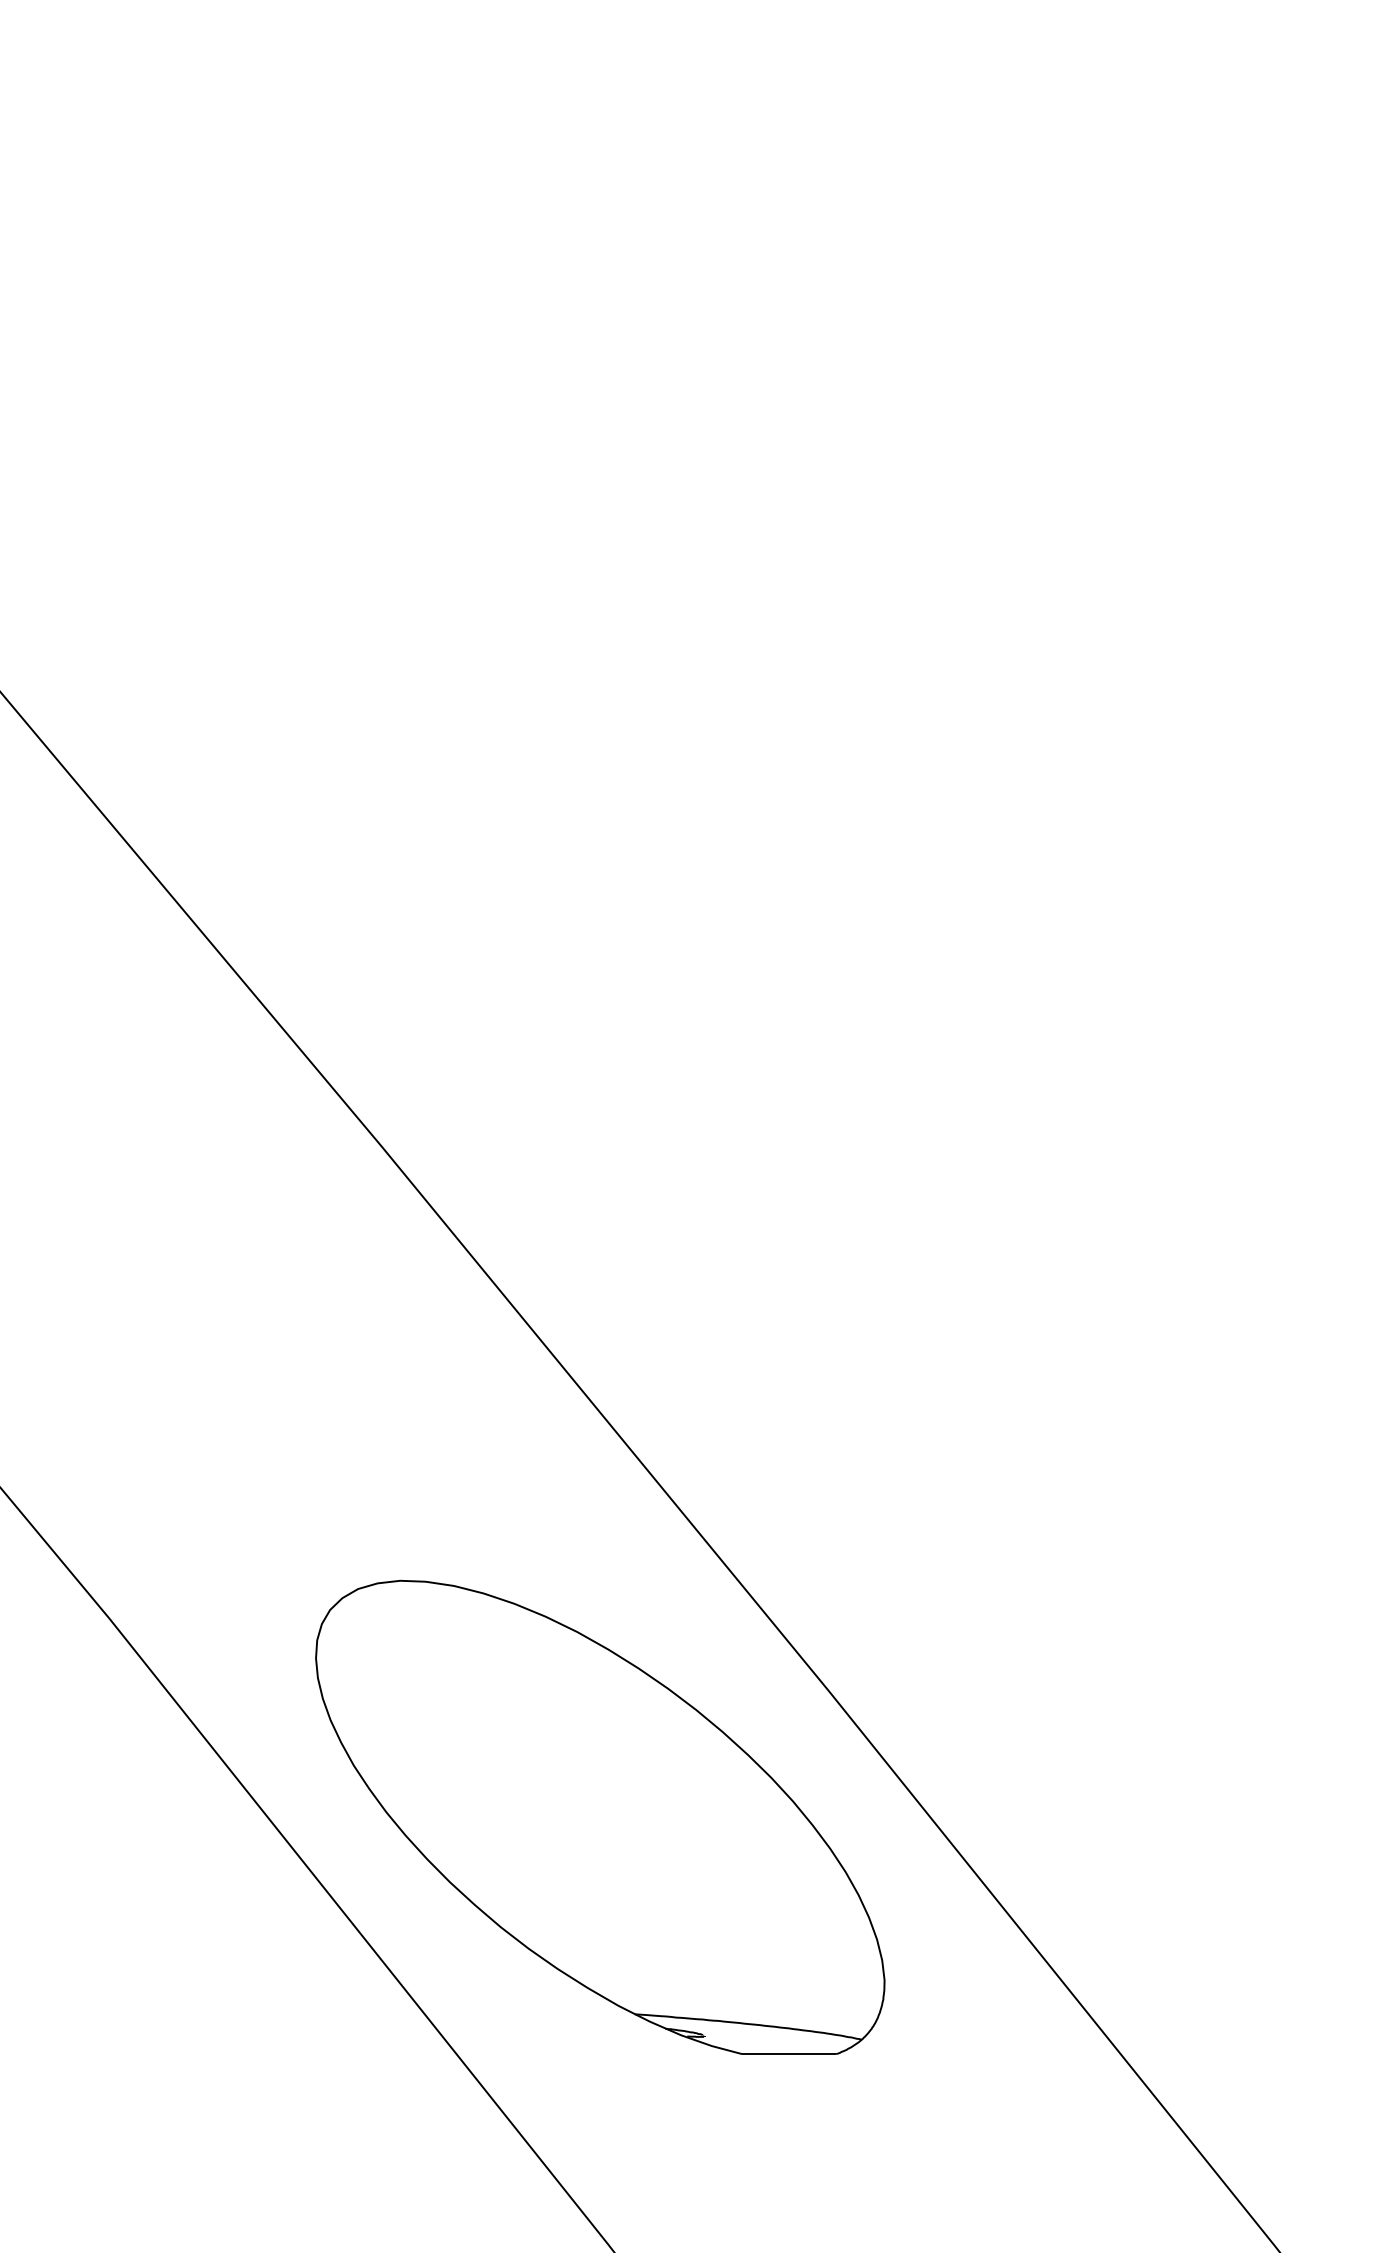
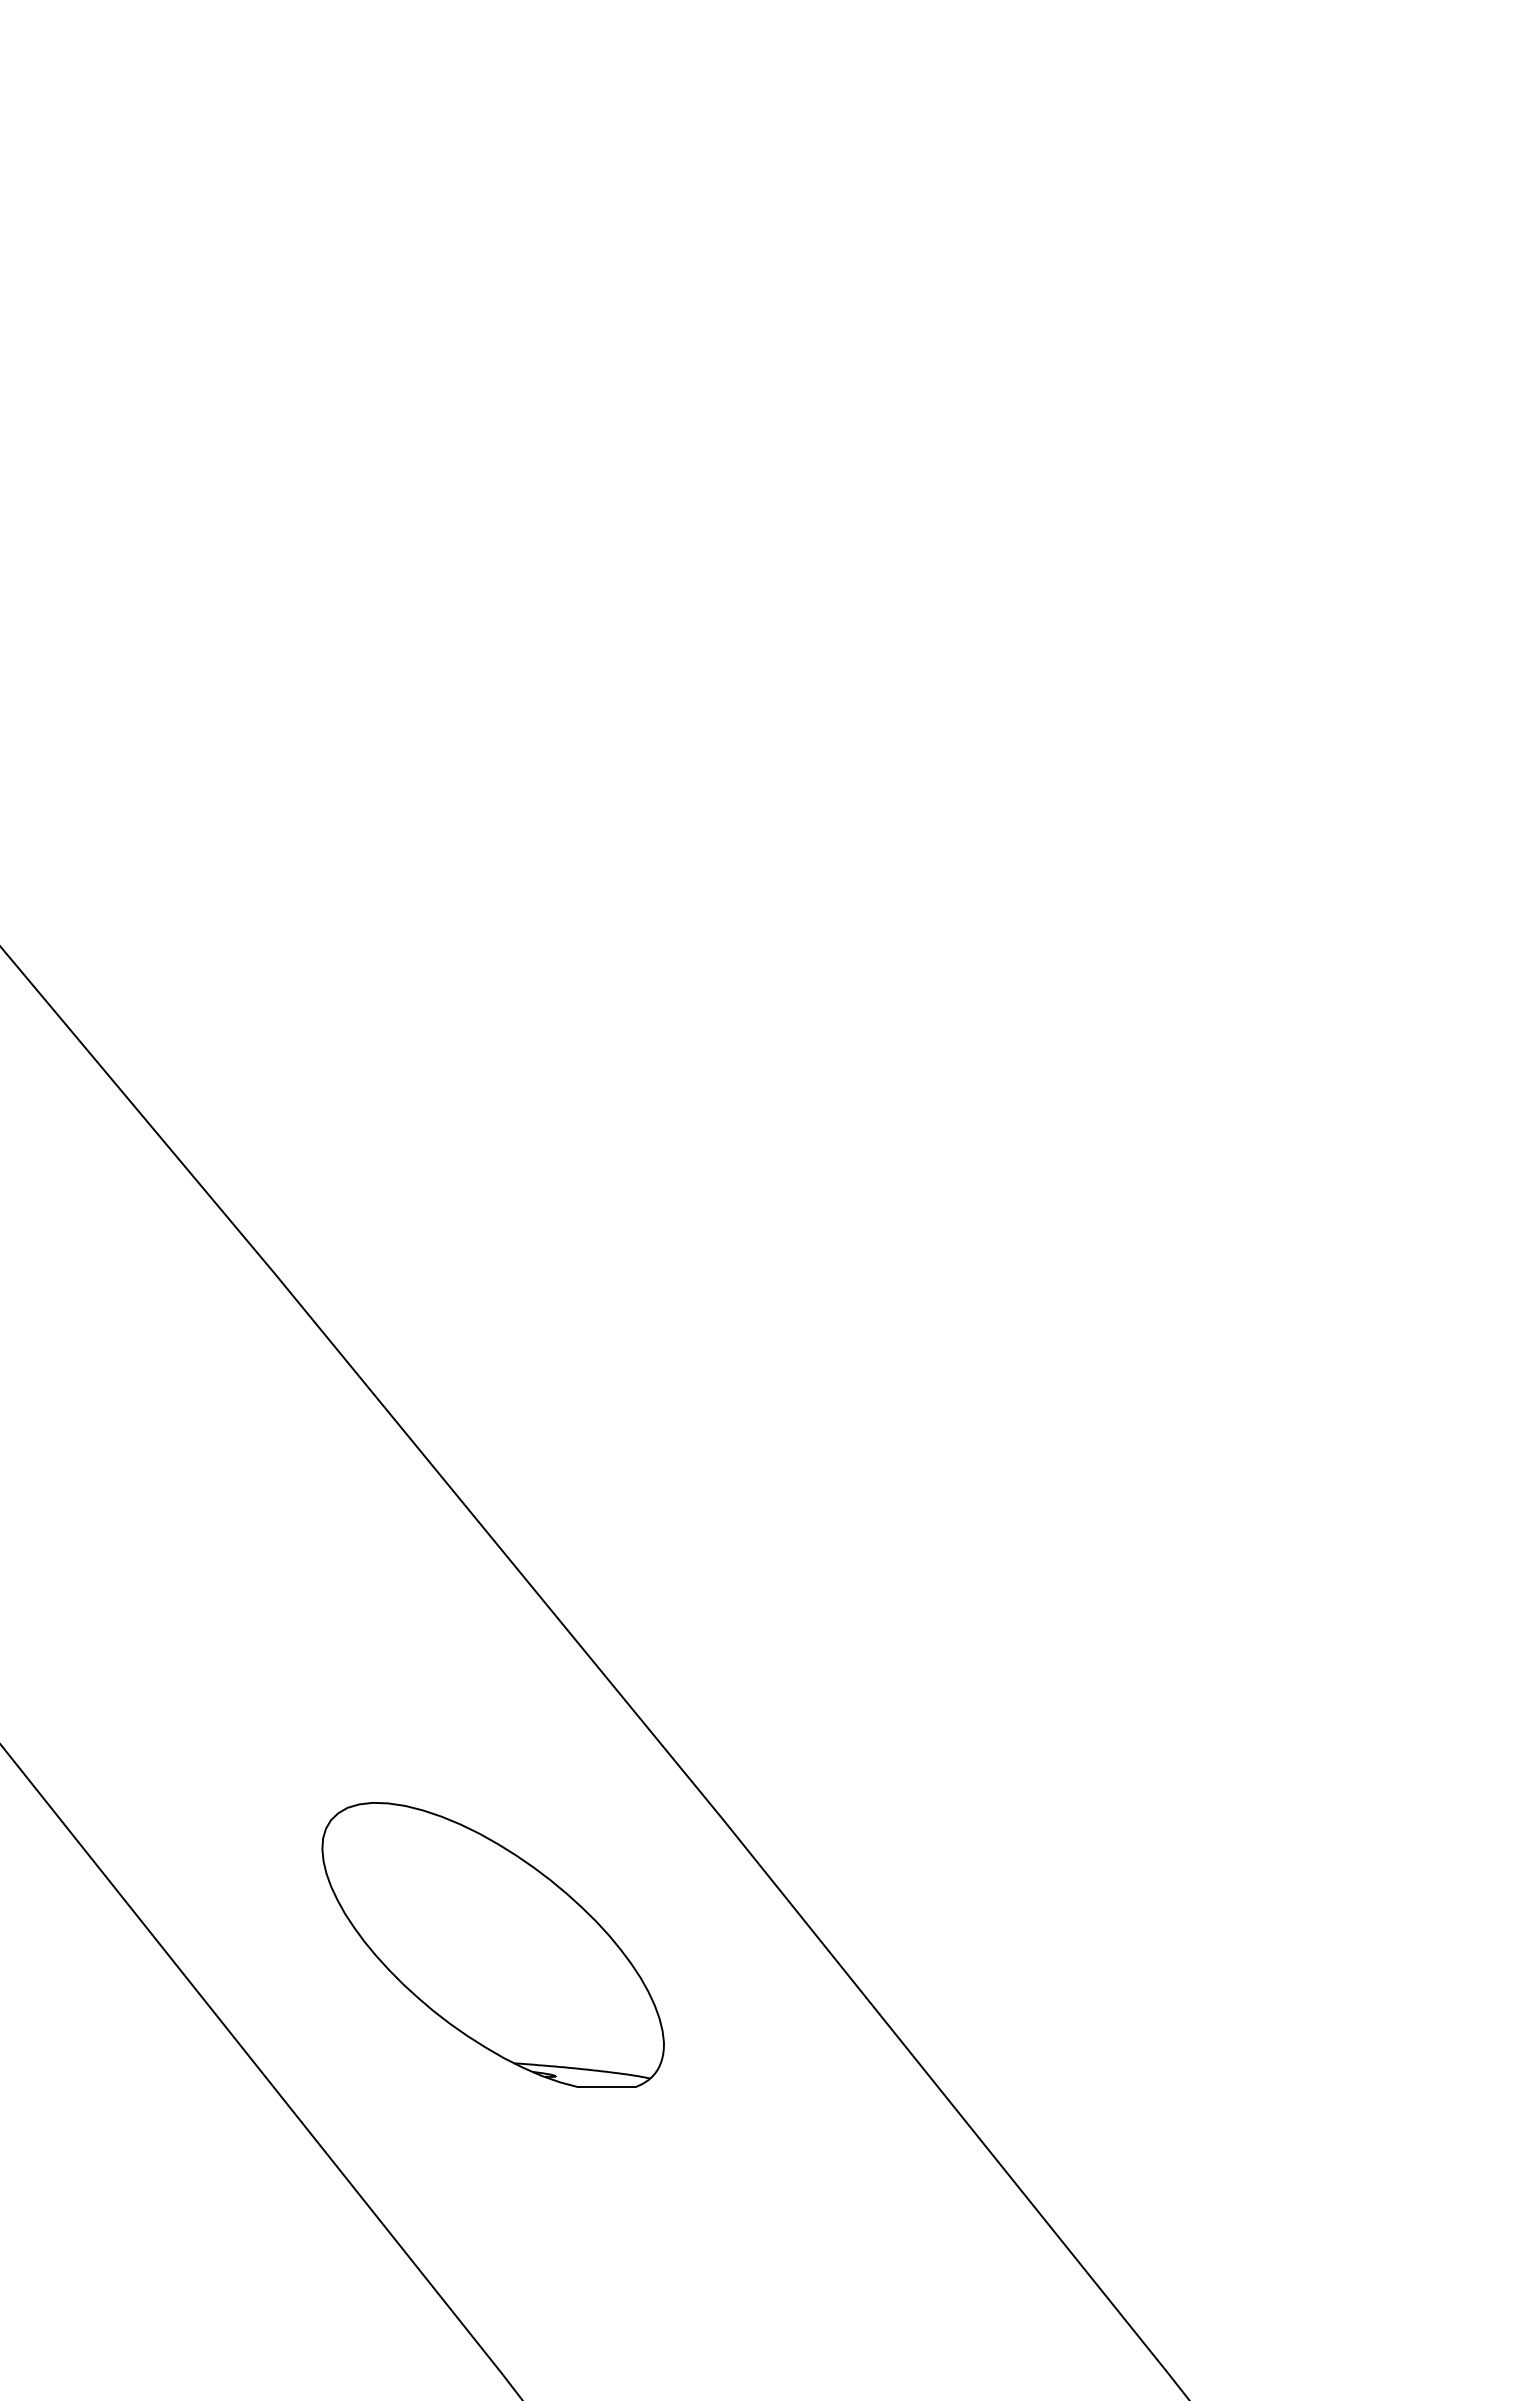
part: (599, 1816) -> (492, 1944), size x0.6

